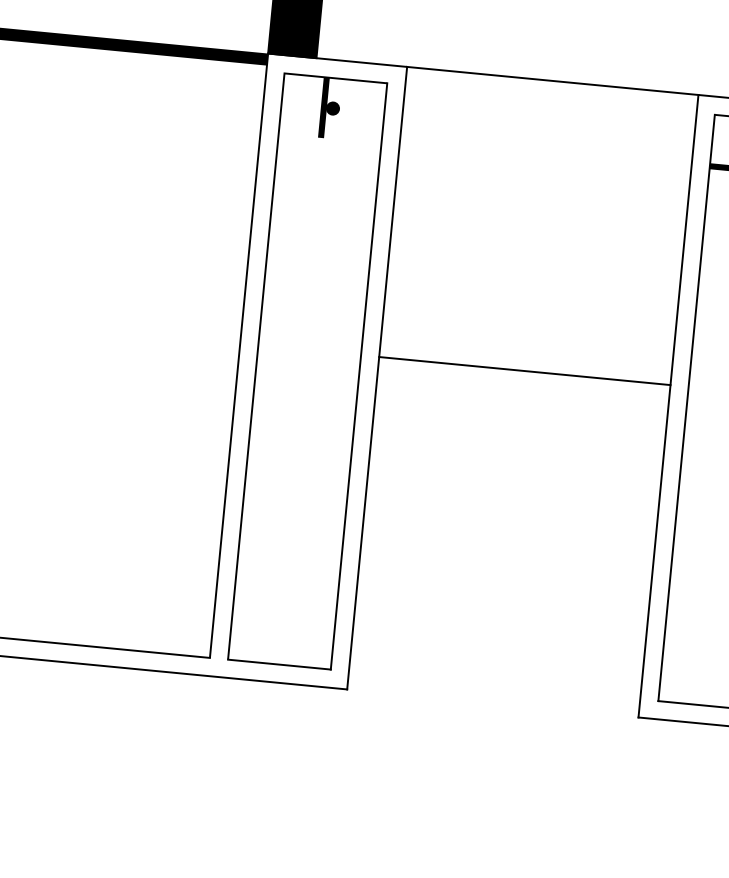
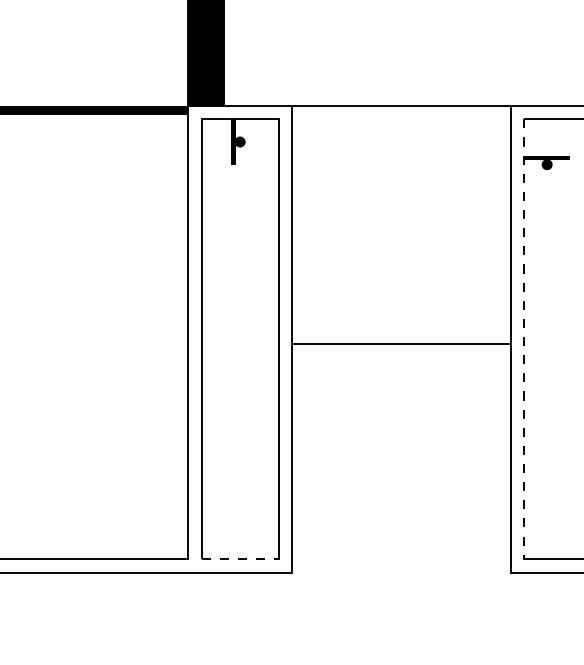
line: (524, 371) -> (401, 344), moved
line: (686, 408) -> (524, 339), solid -> dashed
line: (279, 665) -> (240, 559), solid -> dashed

